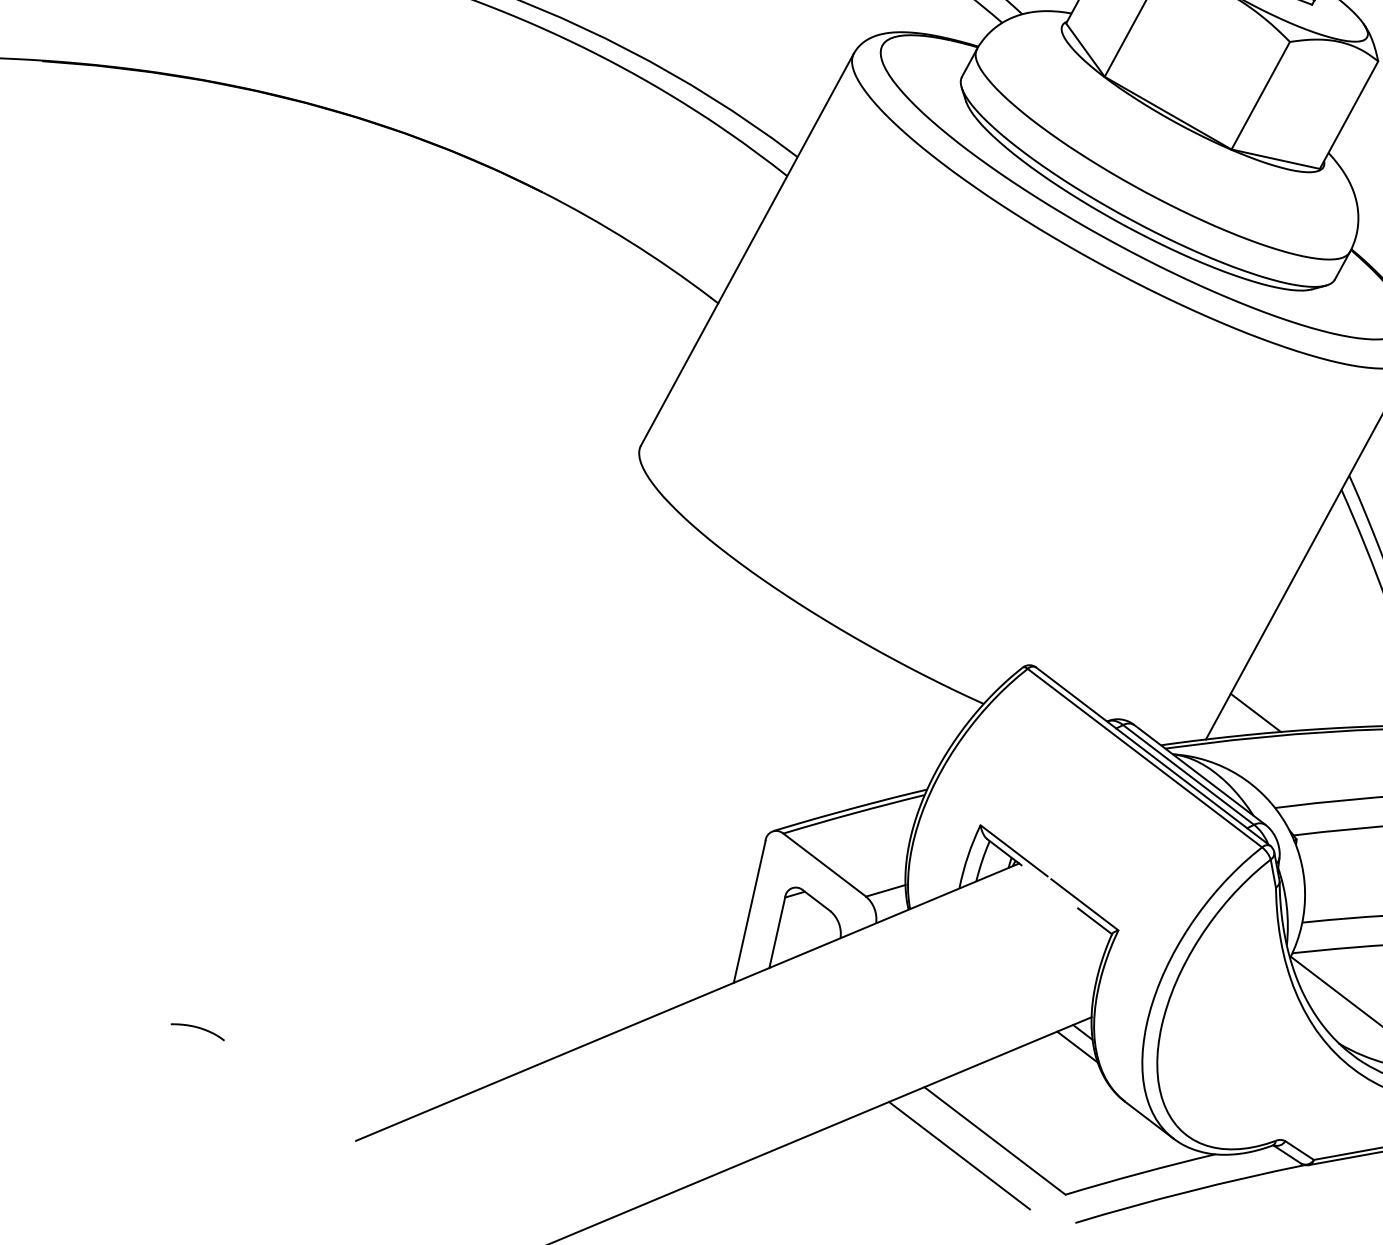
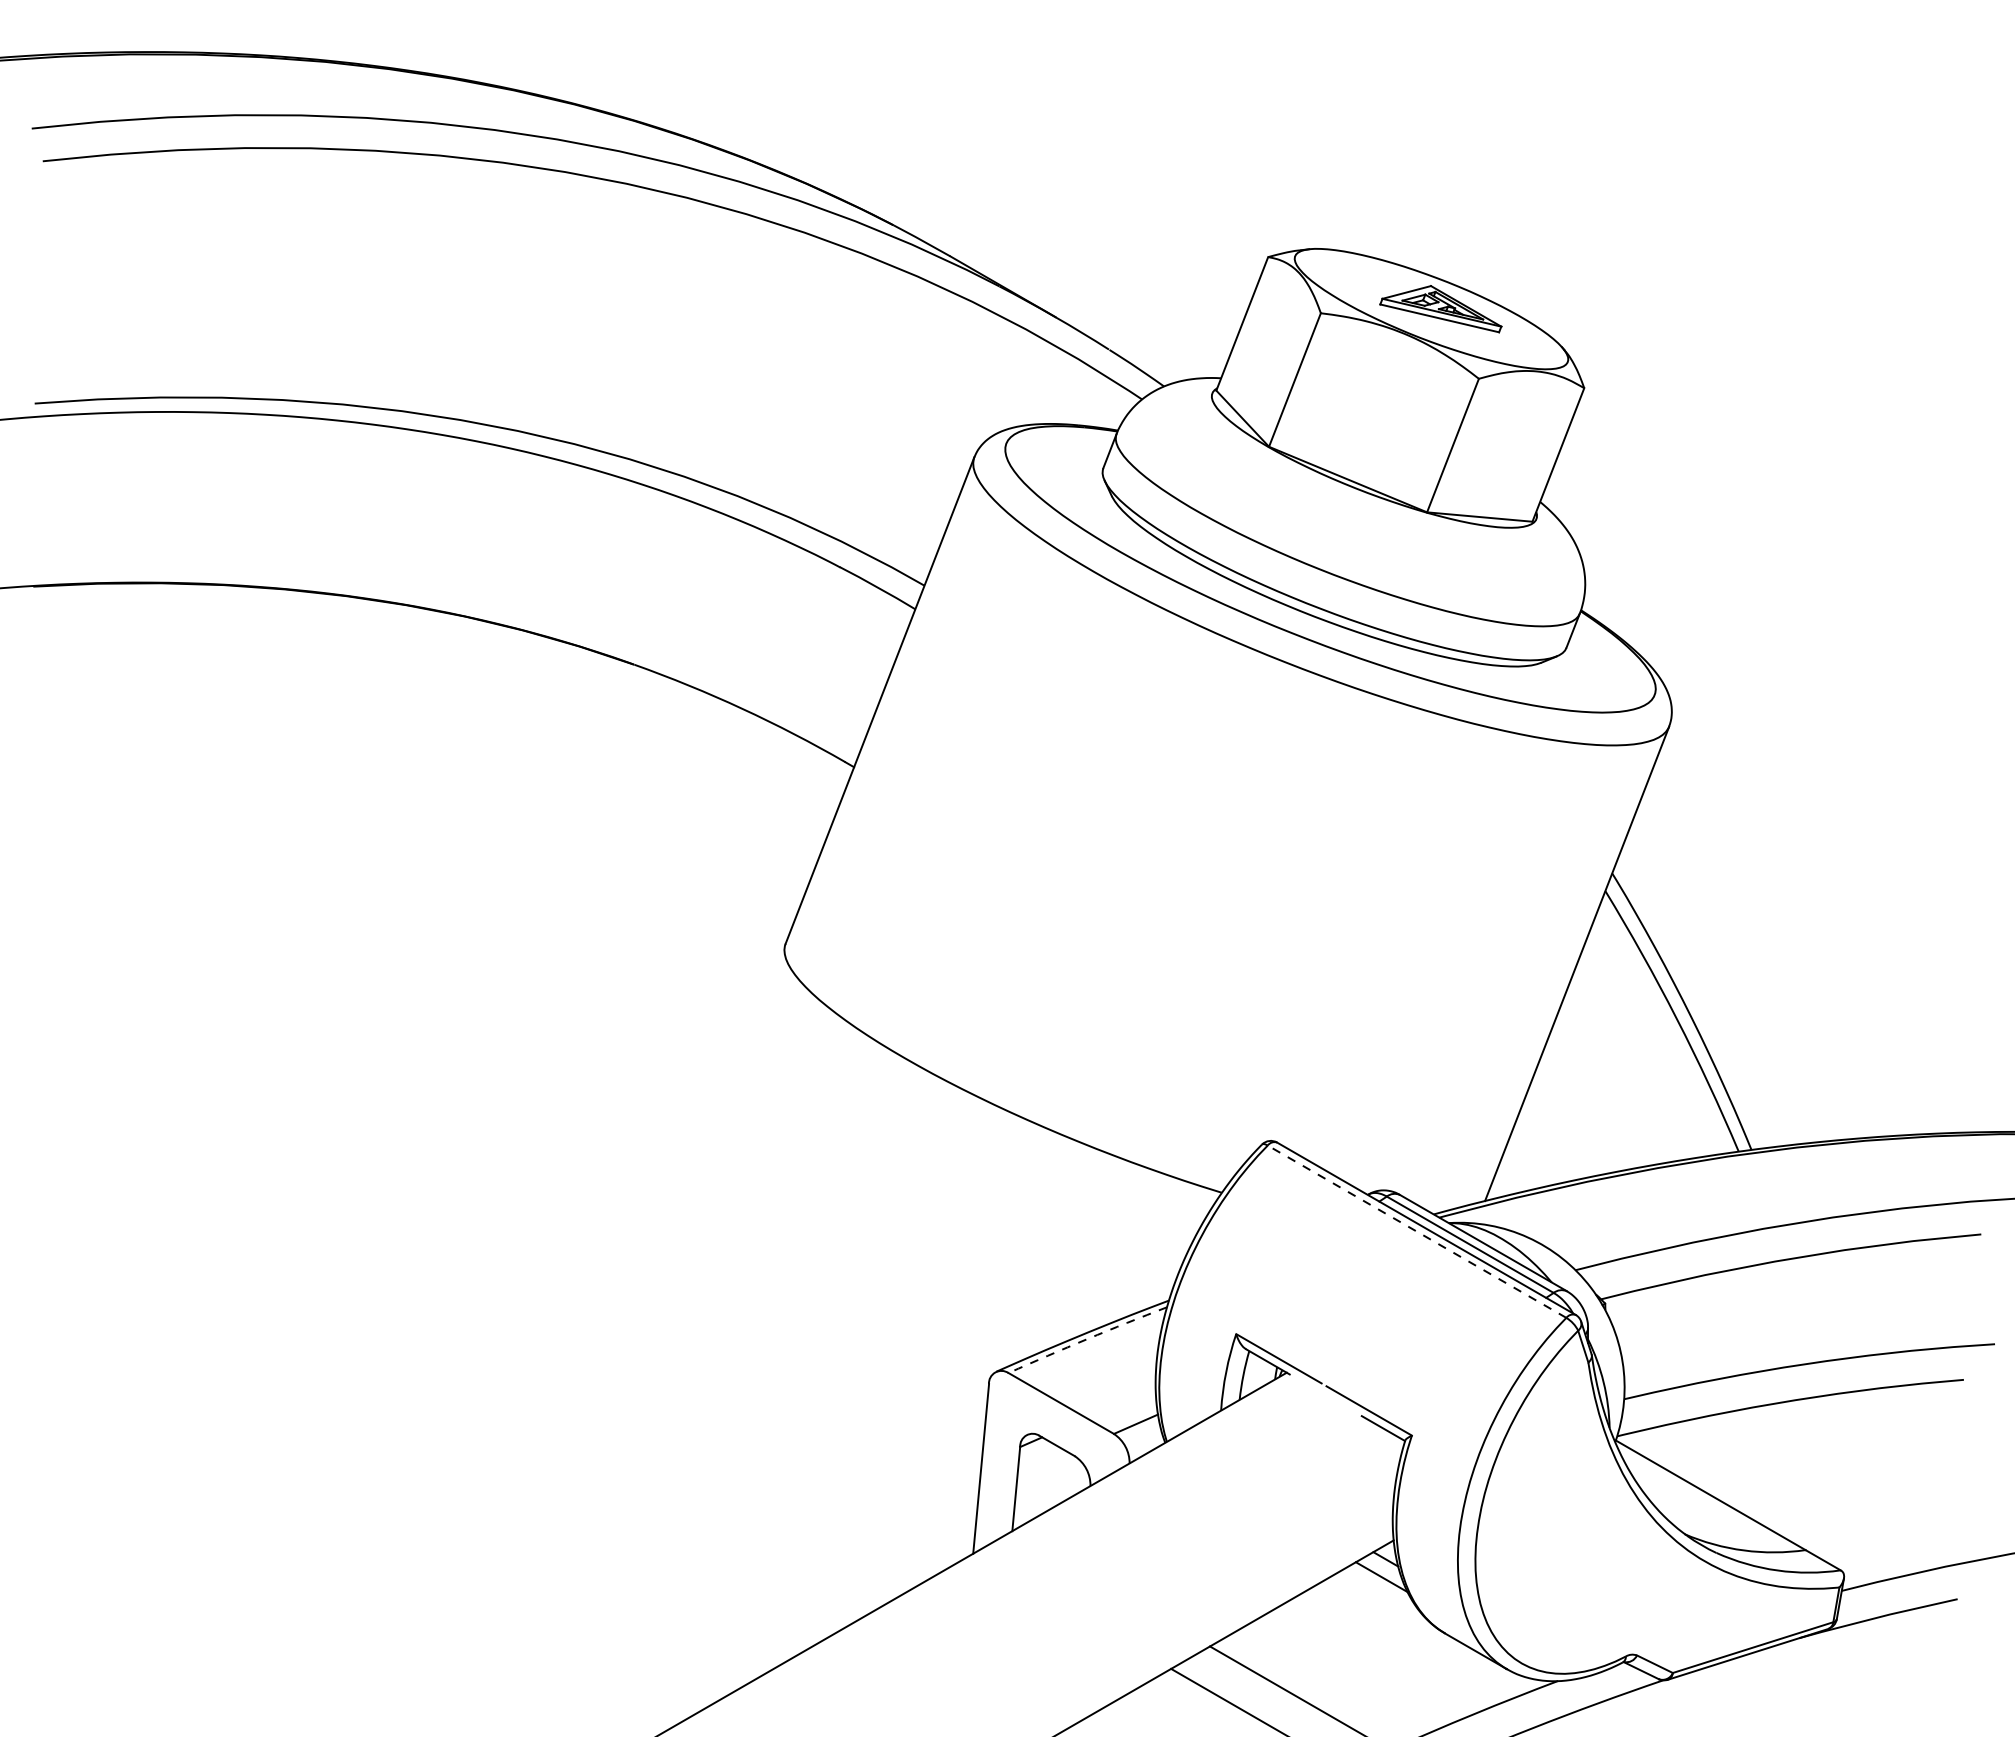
line: (1256, 712) -> (1539, 1162), removed
line: (1144, 757) -> (1416, 1231), solid -> dashed
arc: (853, 813) -> (1087, 1339), solid -> dashed
curve: (197, 1028) -> (357, 1686), removed

